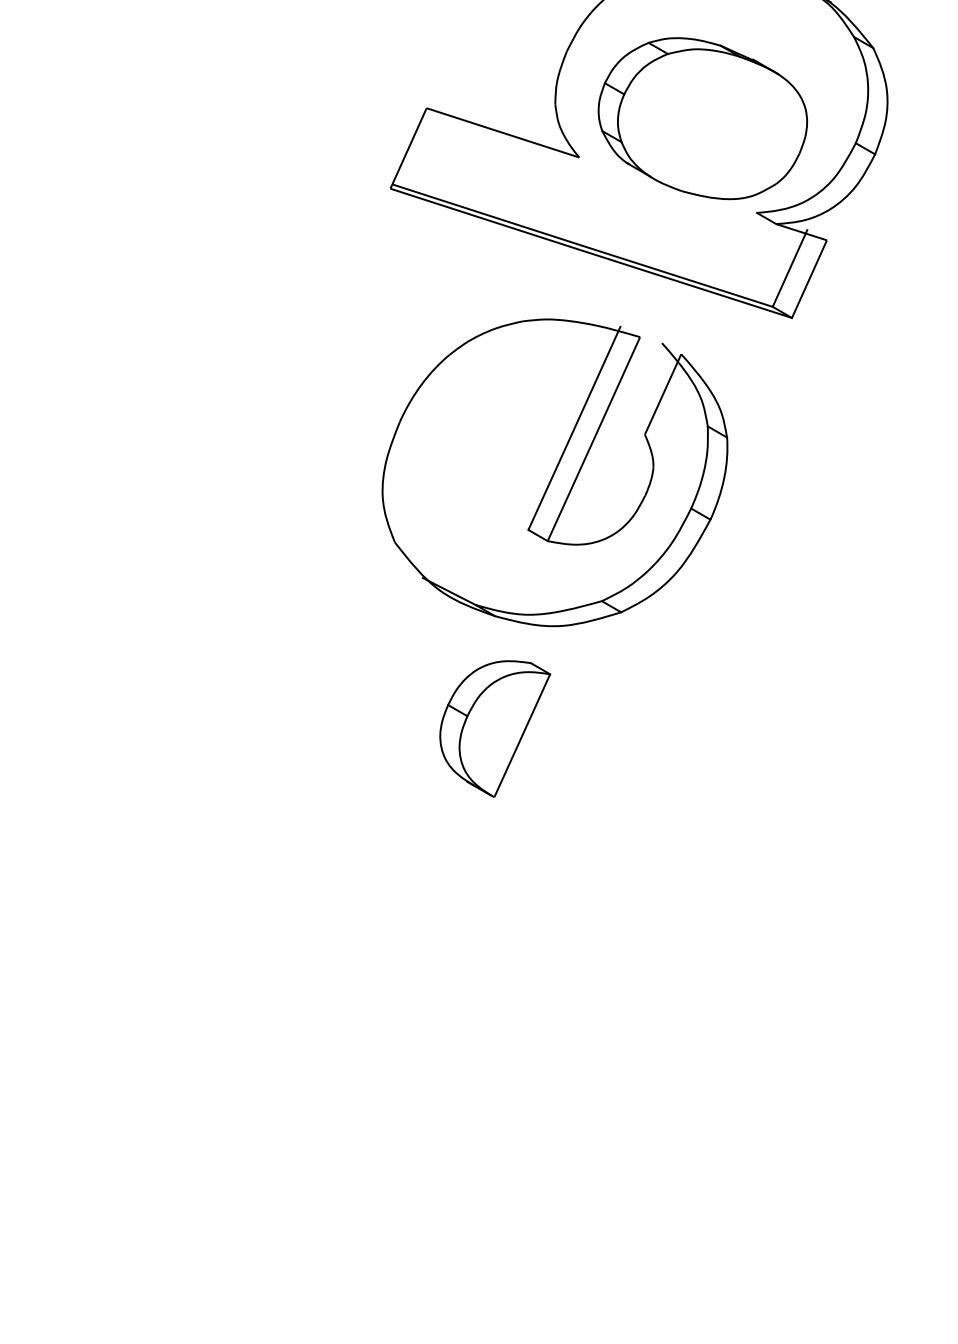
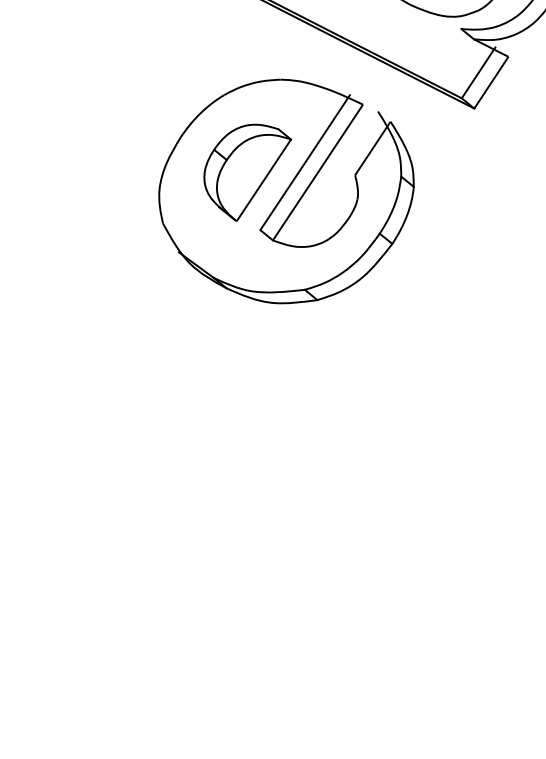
part: (495, 728) -> (245, 172), moved

